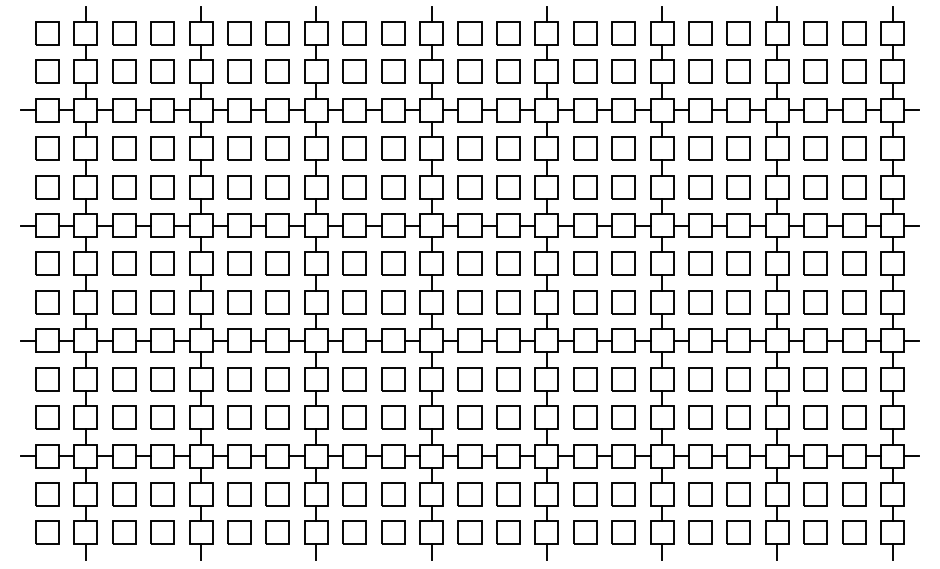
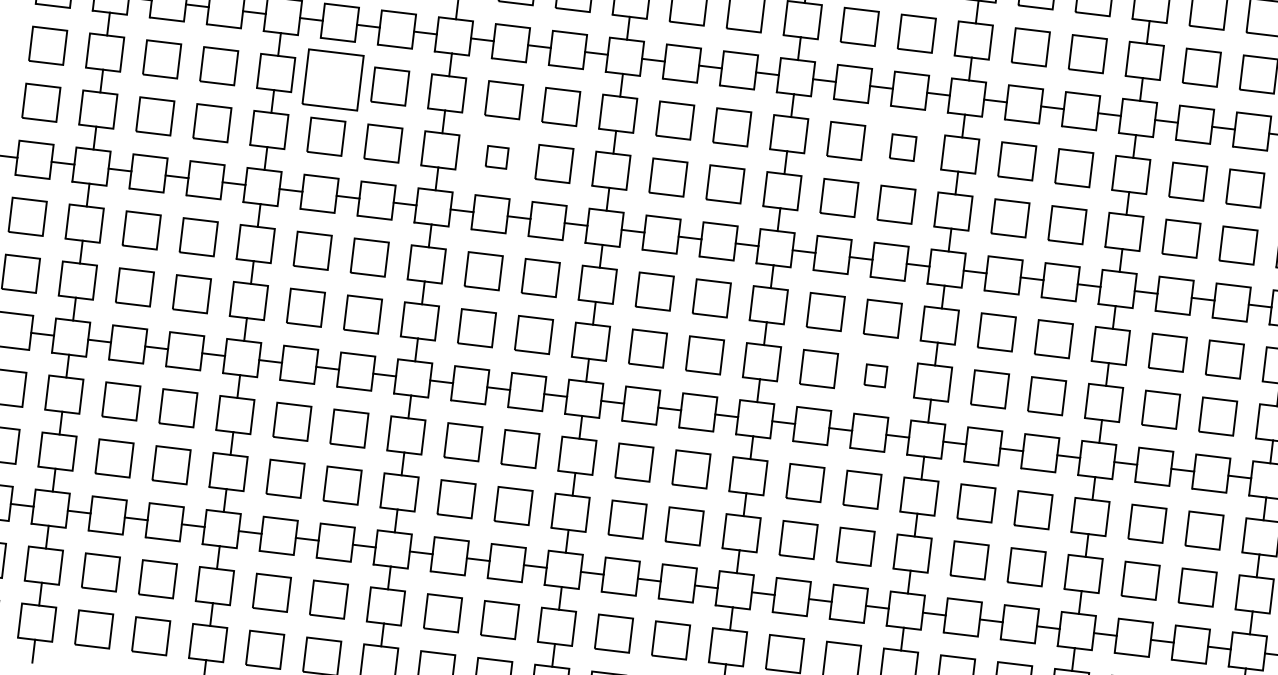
part: (239, 148) -> (333, 79), size x1.6
part: (623, 148) -> (903, 147), size x0.7
part: (354, 187) -> (496, 157), size x0.6
part: (623, 302) -> (875, 375), size x0.6

